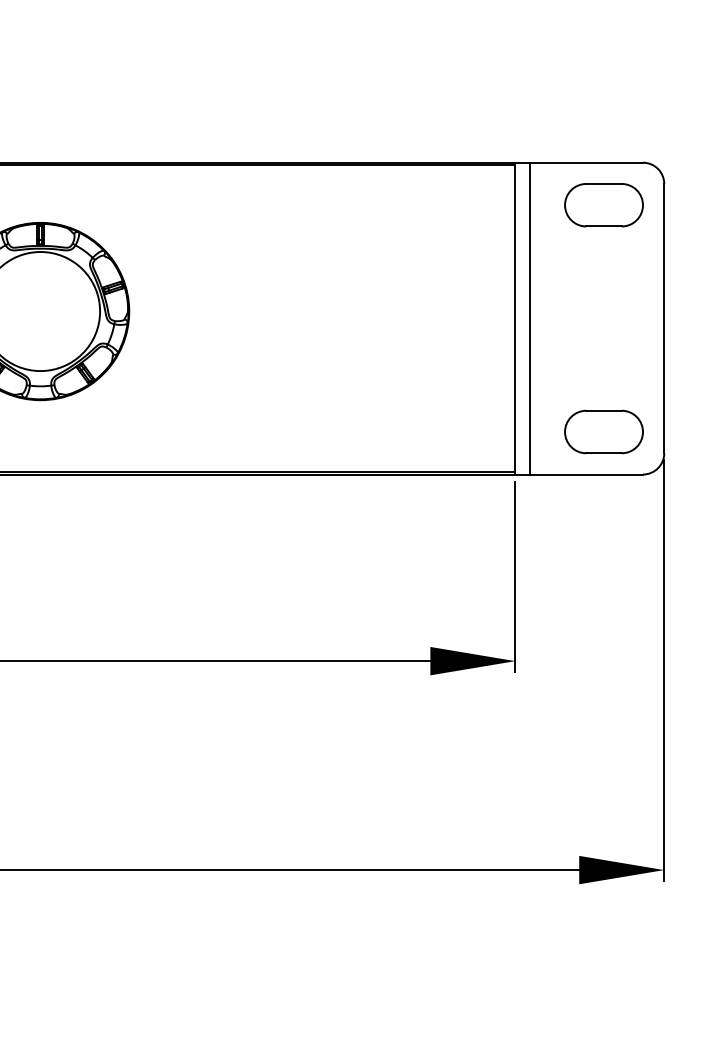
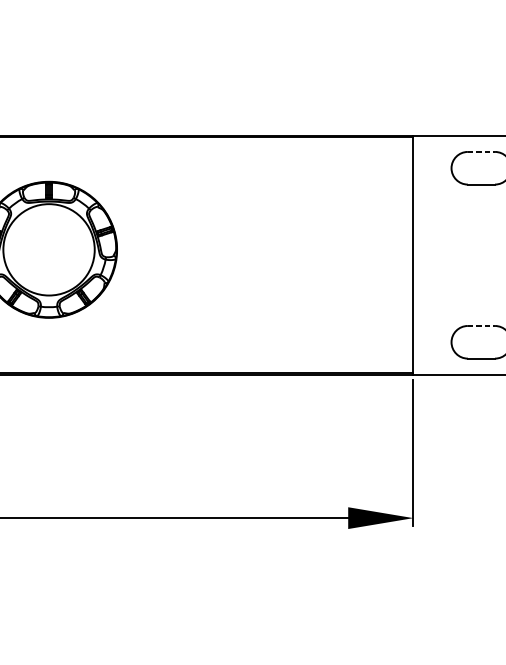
line: (604, 183) -> (481, 151), solid -> dashed
line: (529, 318) -> (424, 255), removed
line: (604, 410) -> (481, 325), solid -> dashed

